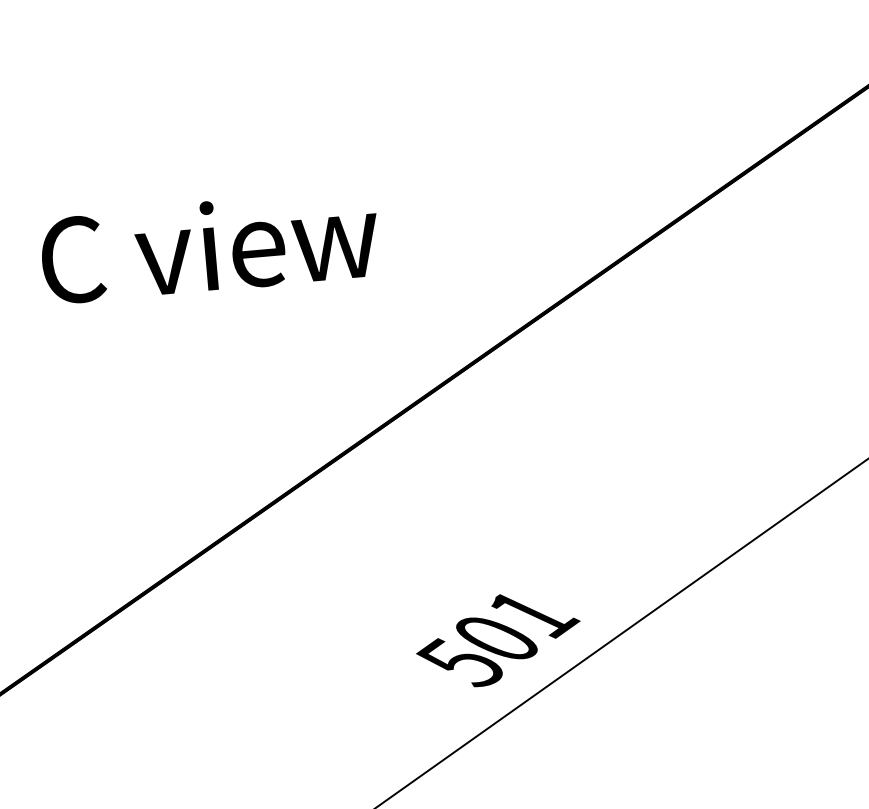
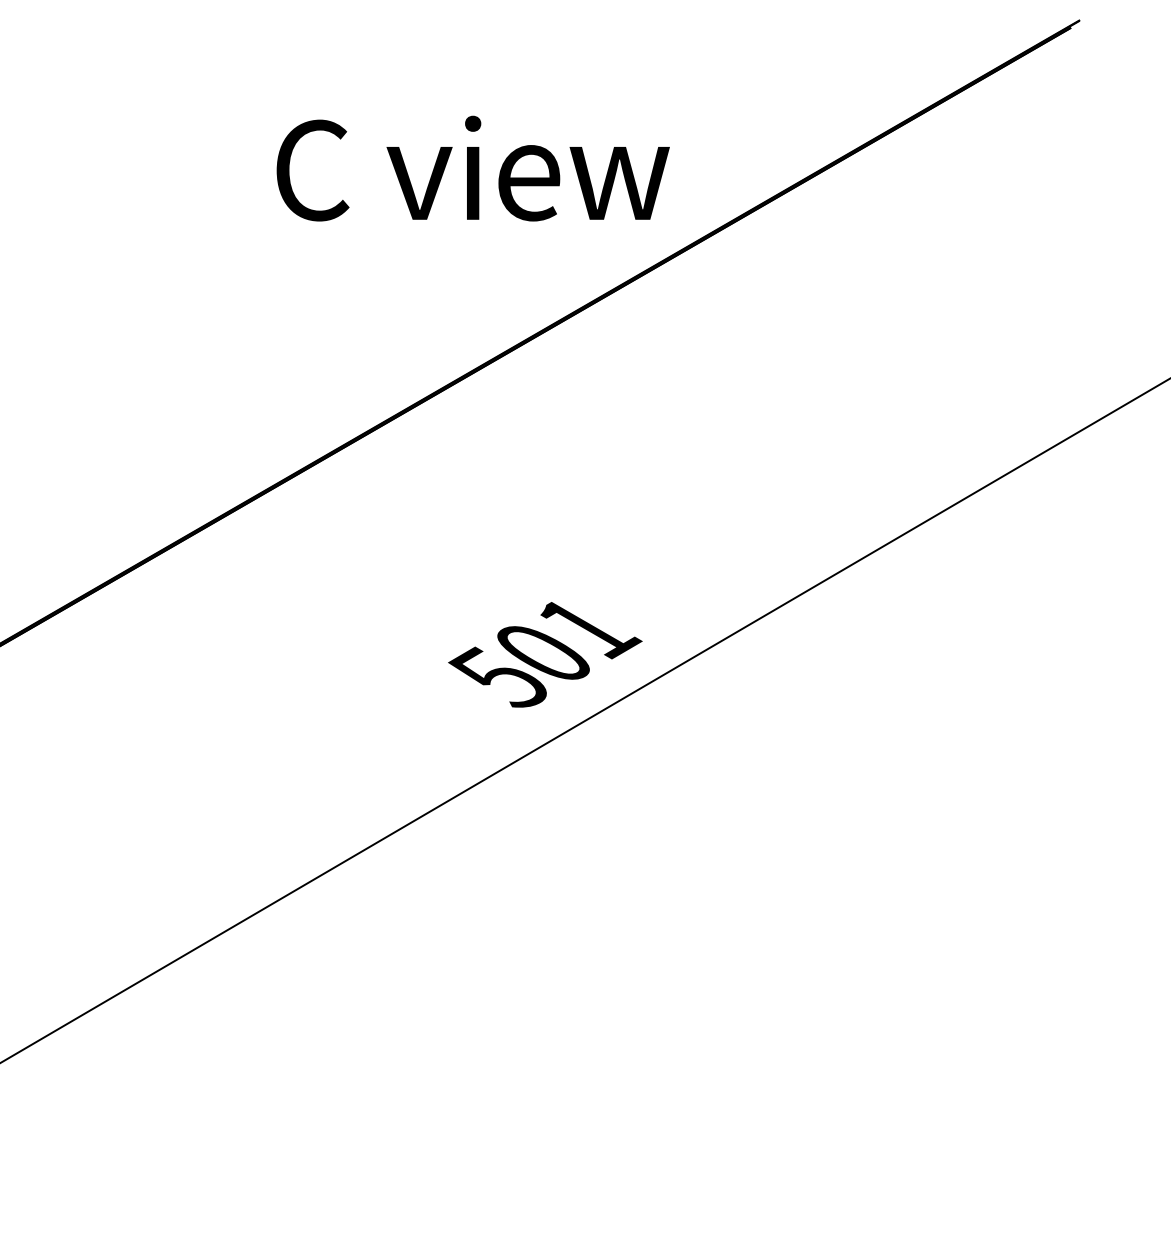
text: (209, 246) -> (472, 168), moved

